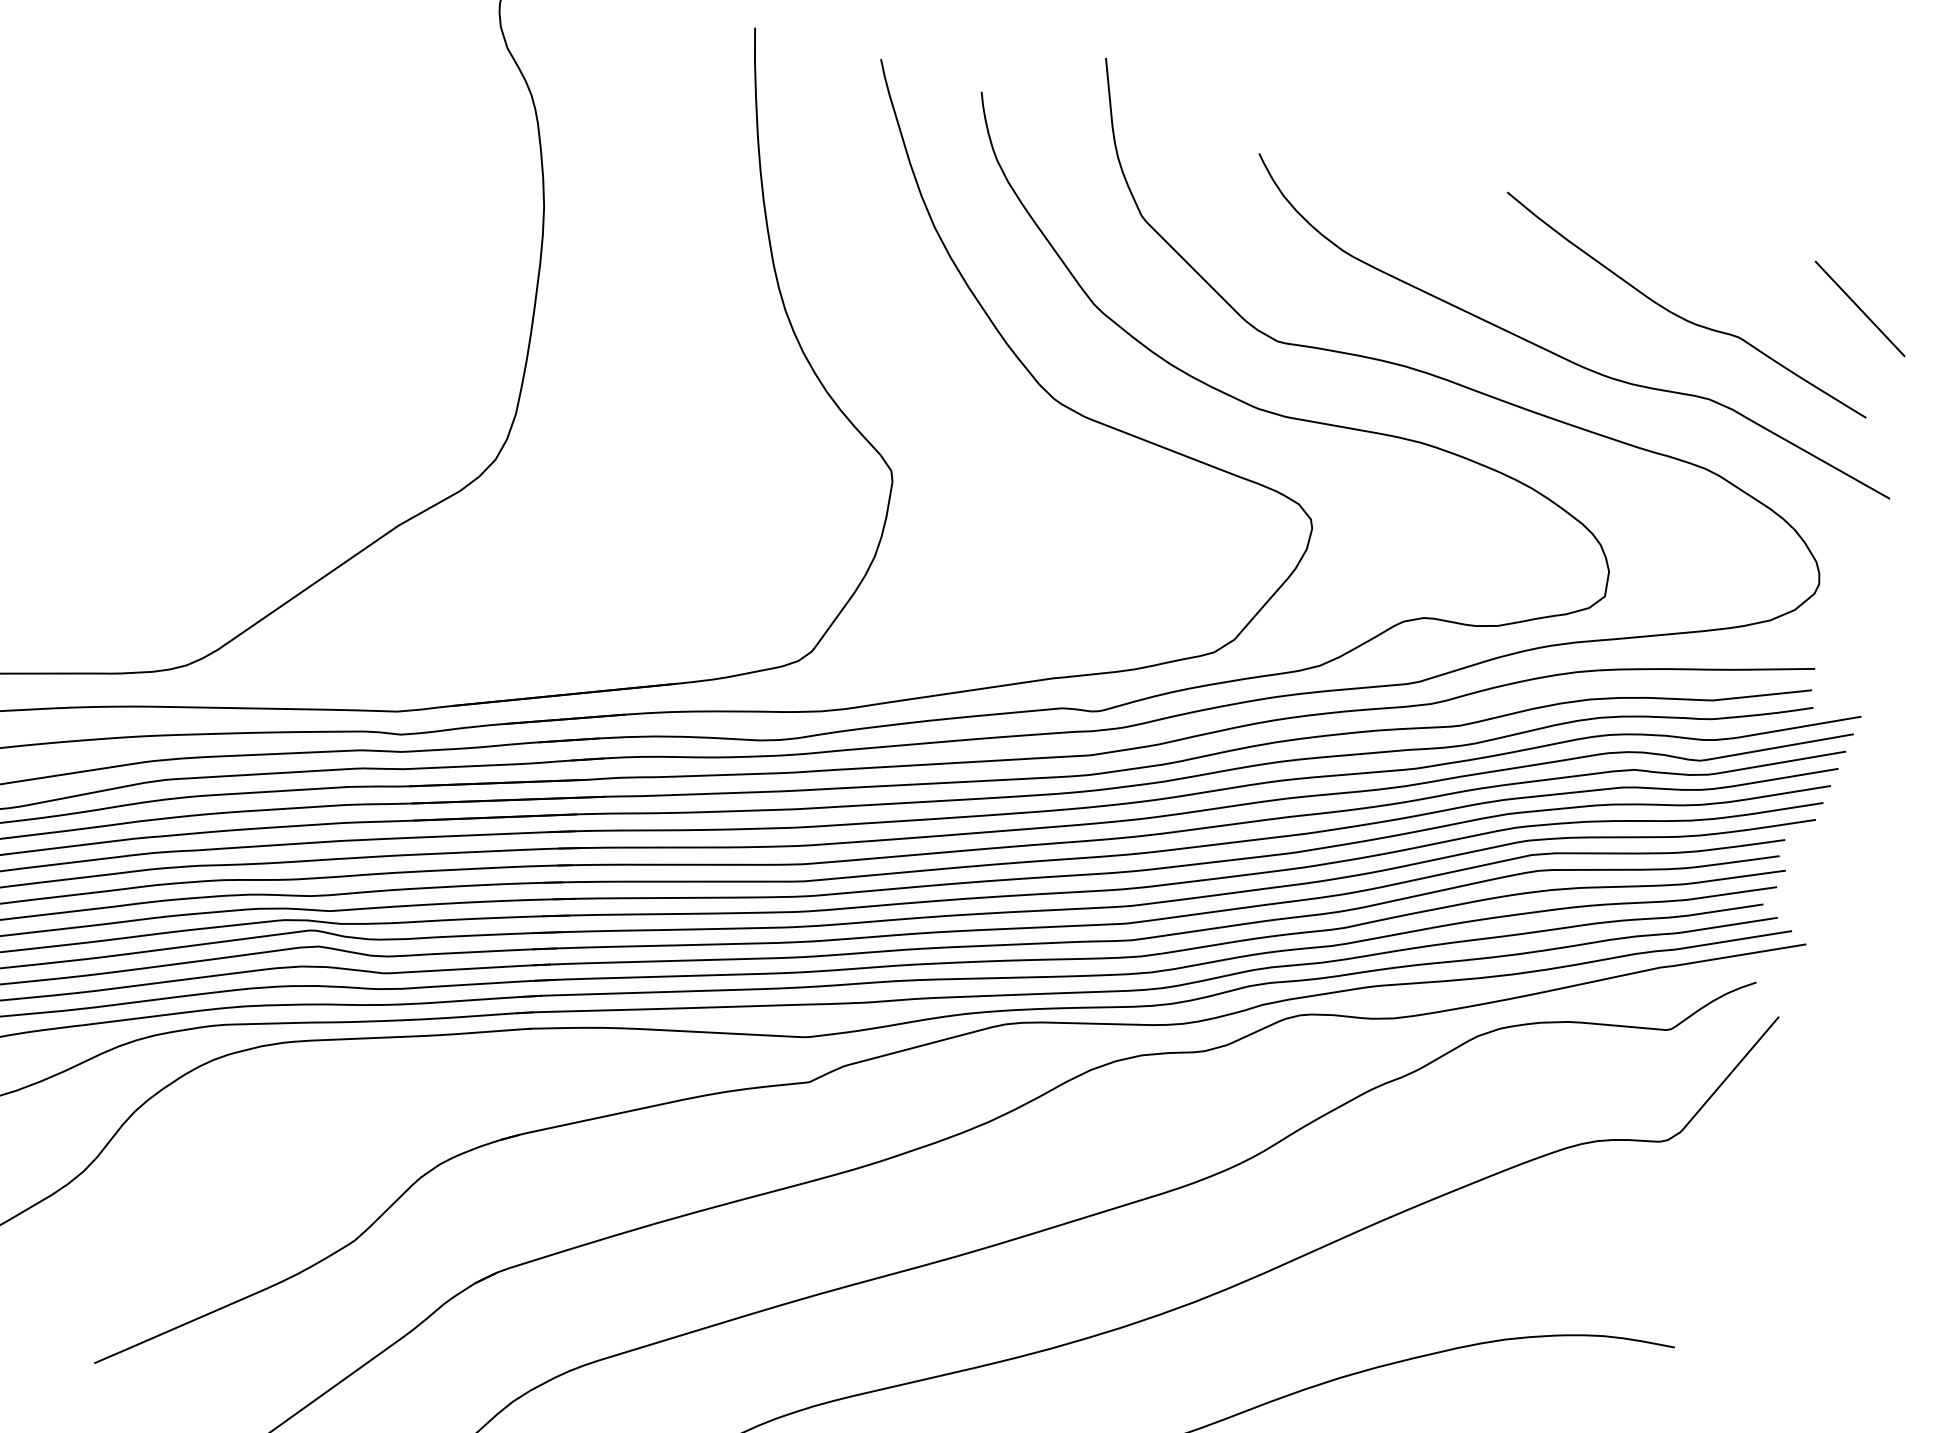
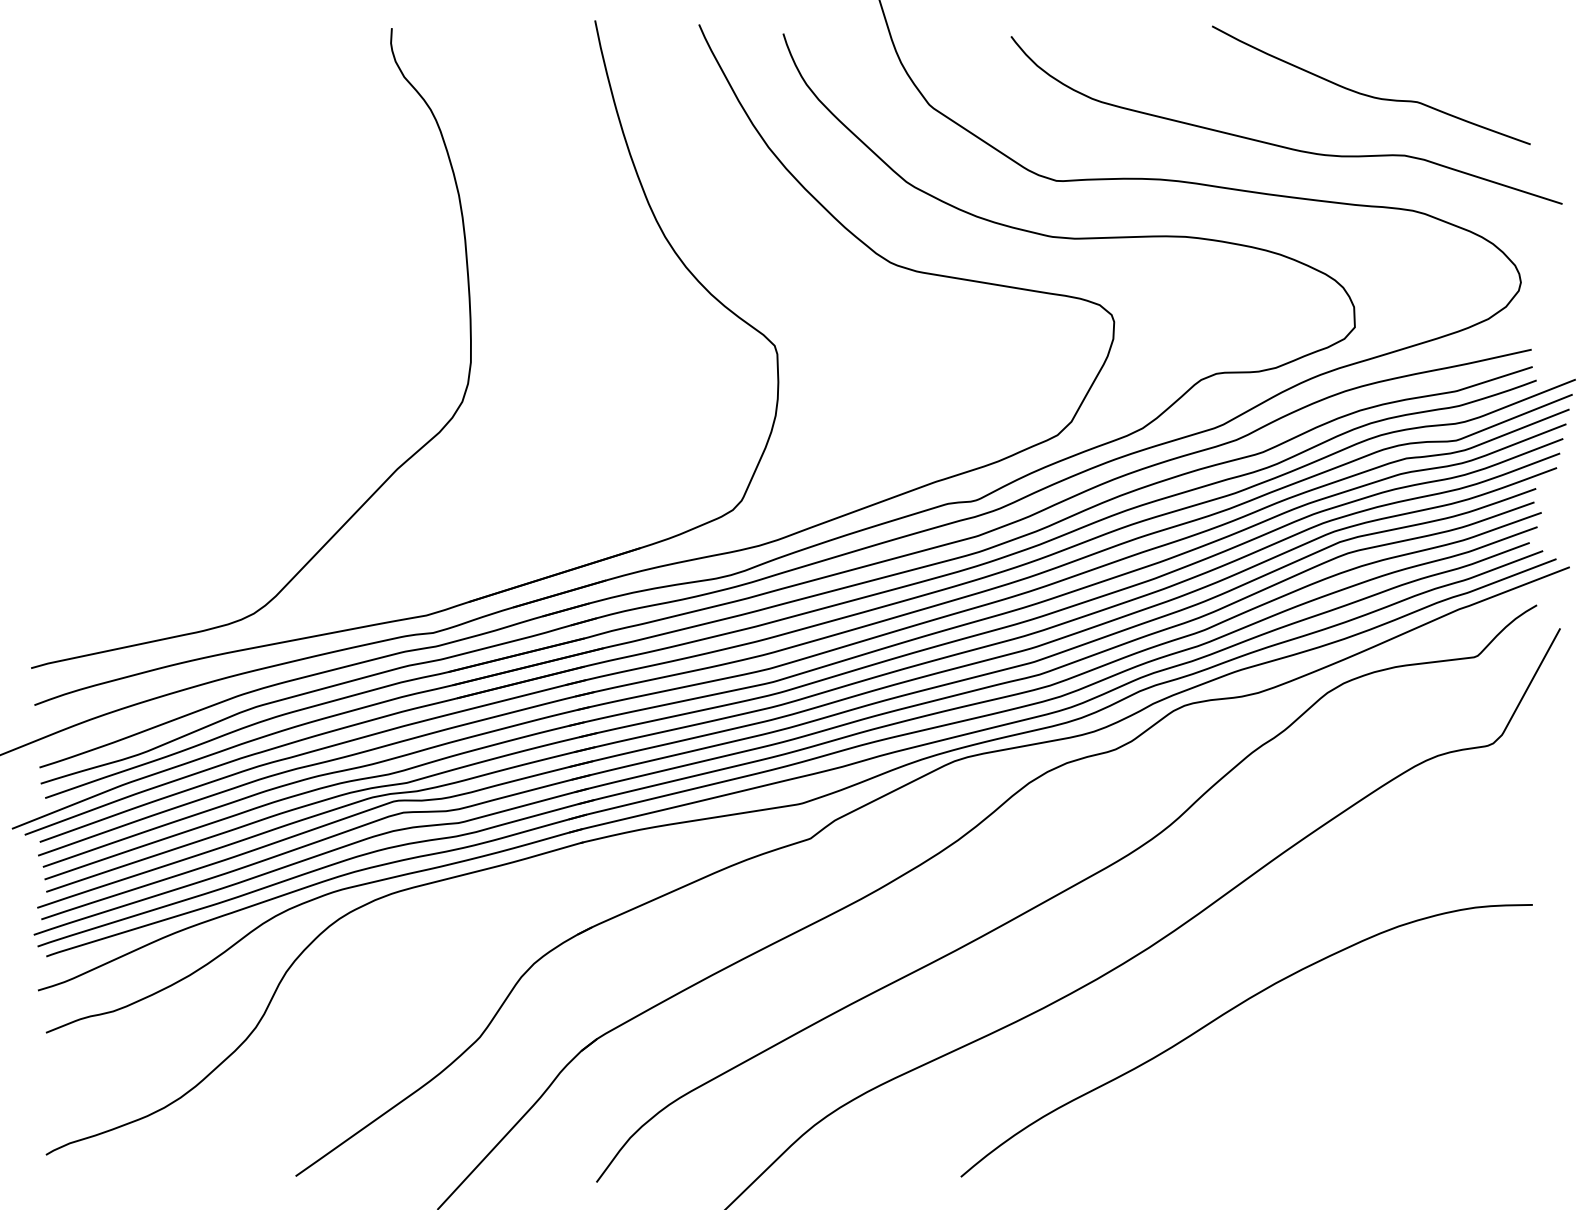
line: (1859, 308) -> (1507, 59), removed

